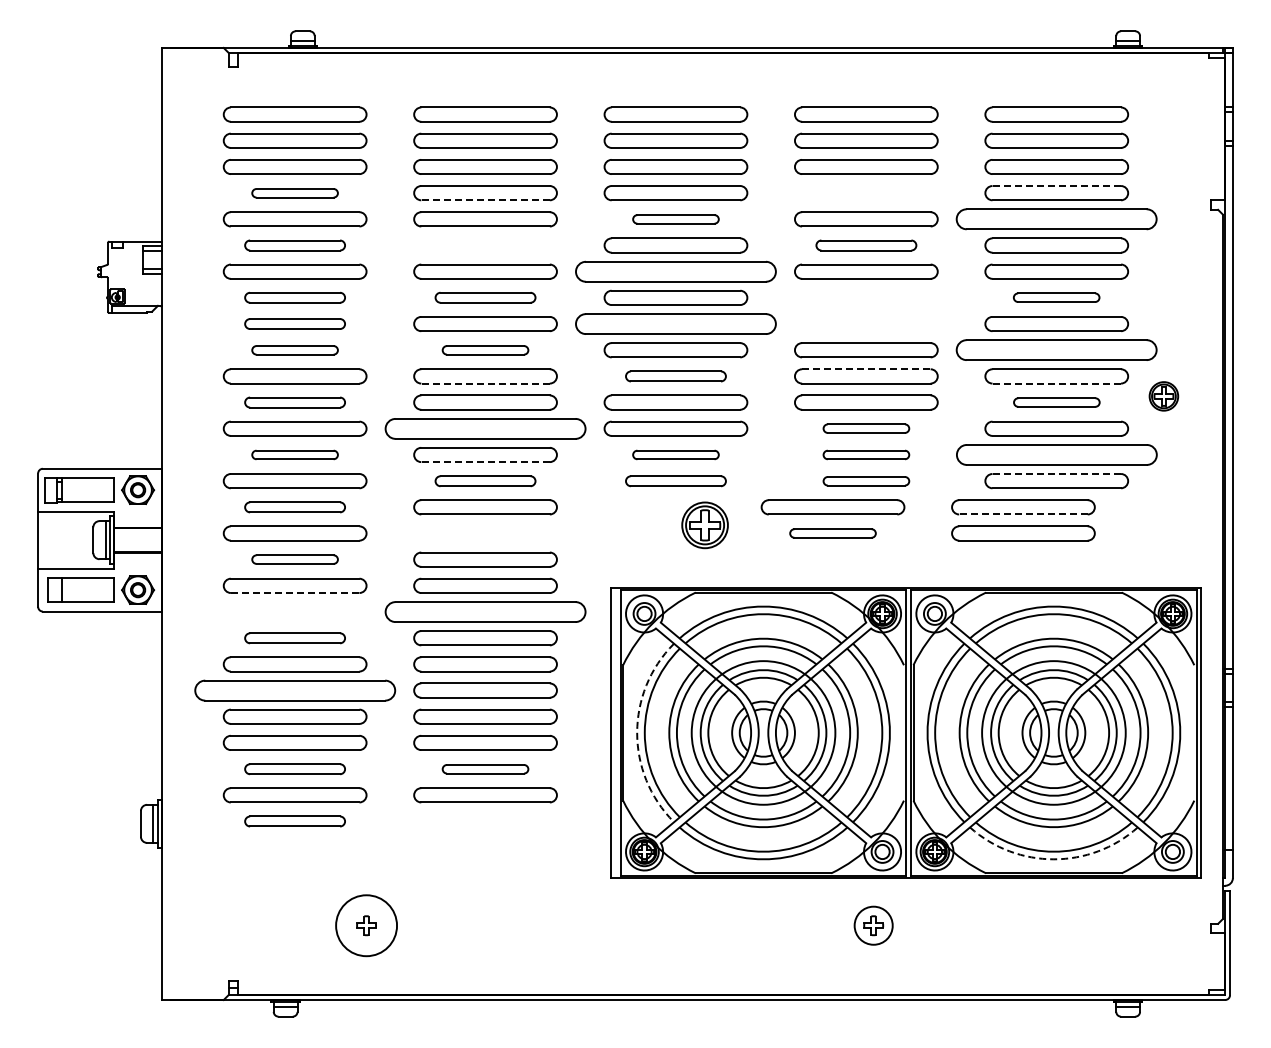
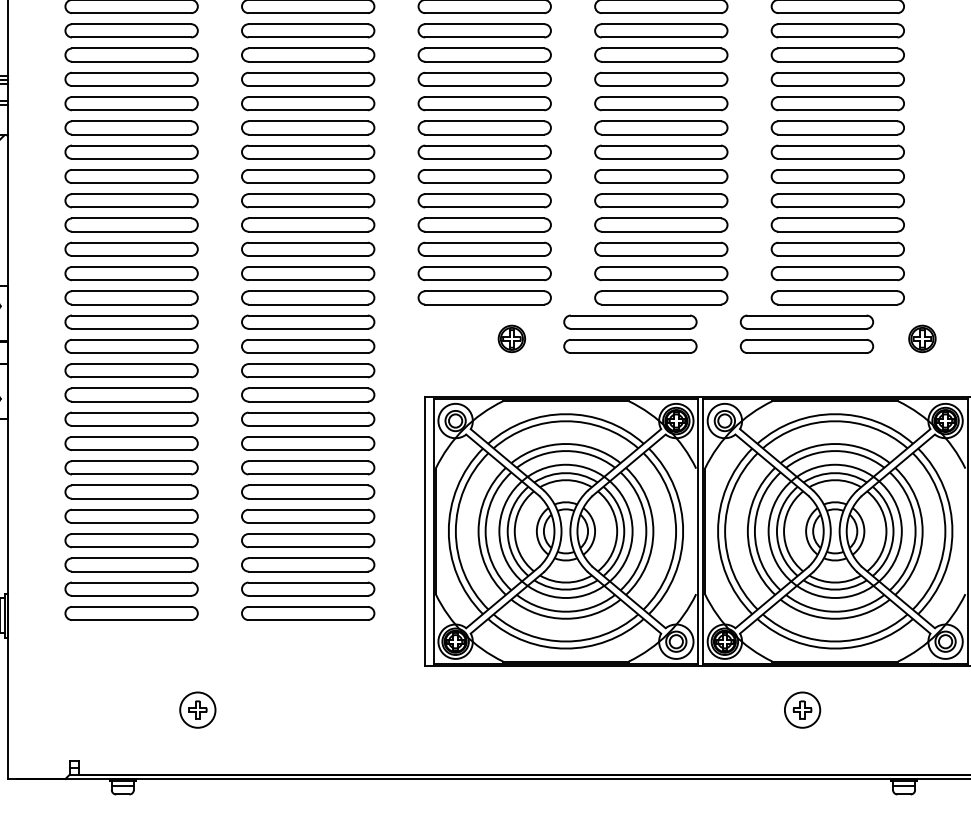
line: (1057, 186) -> (838, 24), dashed -> solid
part: (294, 193) -> (131, 31), size x1.67
part: (866, 193) -> (661, 31), added
line: (485, 200) -> (308, 37), dashed -> solid
part: (675, 219) -> (484, 55), size x1.67
part: (1056, 219) -> (837, 55), size x0.71
part: (294, 245) -> (131, 79), size x1.43
part: (485, 245) -> (308, 79), added
part: (866, 245) -> (661, 79), size x1.43
part: (675, 271) -> (484, 103), size x0.71
part: (294, 297) -> (131, 127), size x1.43
part: (485, 297) -> (308, 127), size x1.43
part: (866, 297) -> (661, 127), added
part: (1056, 297) -> (837, 127), size x1.67
part: (294, 323) -> (131, 151), size x1.43
part: (675, 323) -> (484, 151), size x0.71
part: (866, 324) -> (661, 152), added
part: (294, 350) -> (131, 176), size x1.67
part: (485, 350) -> (308, 176), size x1.67
part: (1056, 350) -> (837, 176), size x0.71
line: (866, 369) -> (661, 194), dashed -> solid
part: (675, 376) -> (484, 200), size x1.43
line: (485, 383) -> (308, 207), dashed -> solid
line: (1056, 383) -> (837, 207), dashed -> solid
part: (1163, 396) -> (922, 339), moved
part: (294, 402) -> (131, 224), size x1.43
part: (1056, 402) -> (837, 224), size x1.67
part: (485, 428) -> (308, 249), size x0.71
part: (866, 428) -> (661, 249), size x1.67
part: (294, 454) -> (131, 273), size x1.67
part: (675, 454) -> (484, 273), size x1.67
part: (866, 454) -> (661, 273), size x1.67
part: (1056, 454) -> (837, 273), size x0.71
line: (485, 462) -> (308, 280), dashed -> solid
line: (1057, 474) -> (838, 291), dashed -> solid
part: (485, 481) -> (308, 298), size x1.43
part: (675, 481) -> (484, 298), size x1.43
part: (866, 481) -> (661, 298), size x1.67
part: (294, 507) -> (131, 322), size x1.43
line: (1022, 514) -> (806, 328), dashed -> solid
part: (705, 525) -> (512, 339), size x0.62
part: (485, 533) -> (308, 346), added
part: (832, 533) -> (629, 346), size x1.67
part: (294, 559) -> (131, 370), size x1.67
line: (294, 593) -> (131, 402), dashed -> solid
part: (294, 611) -> (131, 418), added
part: (485, 611) -> (308, 418), size x0.71
part: (294, 638) -> (131, 443), size x1.43
part: (294, 690) -> (131, 492), size x0.71
arc: (637, 732) -> (449, 530), dashed -> solid
part: (294, 769) -> (131, 565), size x1.43
part: (485, 769) -> (308, 565), size x1.67
part: (294, 821) -> (131, 613), size x1.43
part: (485, 821) -> (308, 613), added
arc: (1053, 859) -> (834, 648), dashed -> solid
circle: (366, 925) -> (197, 709), size x0.62
part: (873, 925) -> (802, 709), moved

